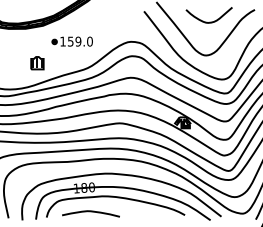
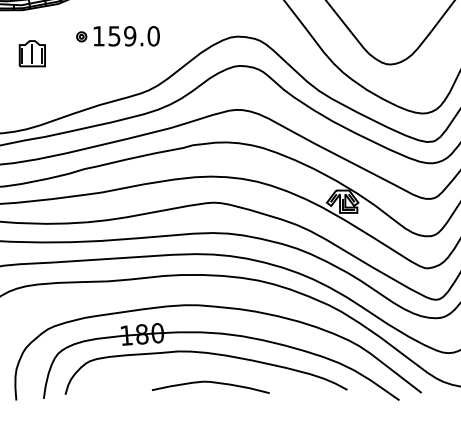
part: (37, 63) -> (32, 54), moved
curve: (90, 212) -> (209, 384), moved

